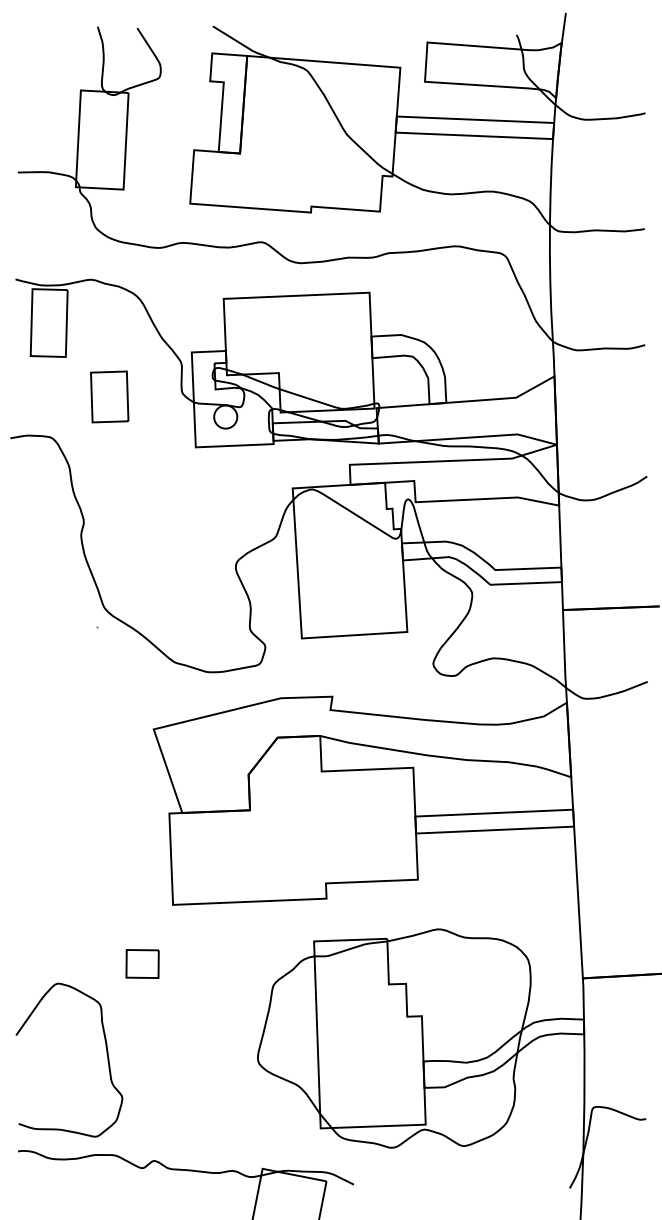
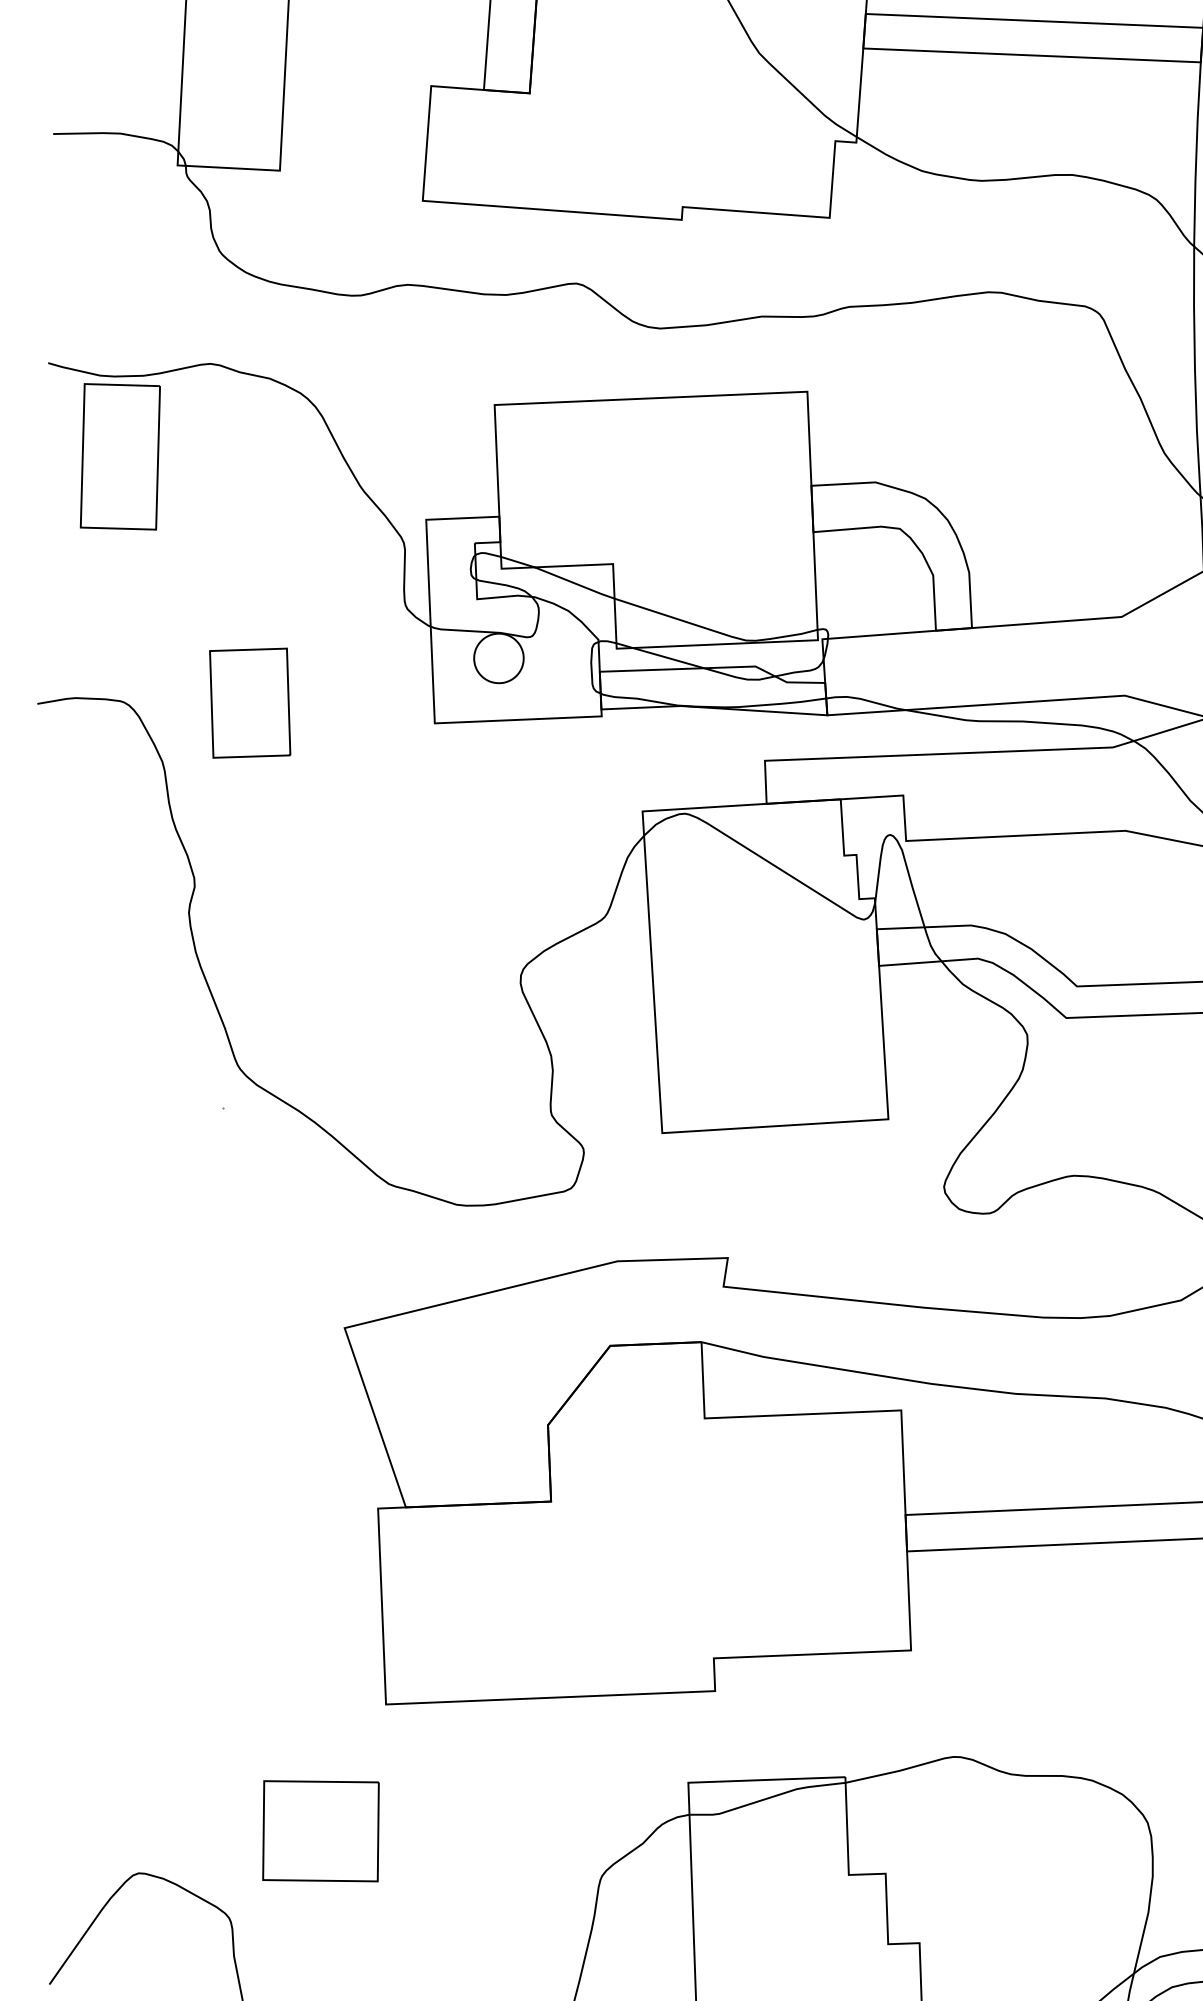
part: (109, 396) -> (249, 702), moved
part: (142, 963) -> (320, 1830), size x1.67

